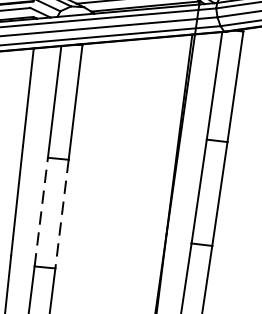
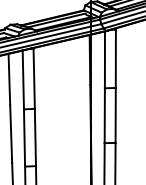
line: (41, 213) -> (24, 138), dashed -> solid
line: (62, 214) -> (35, 137), dashed -> solid

